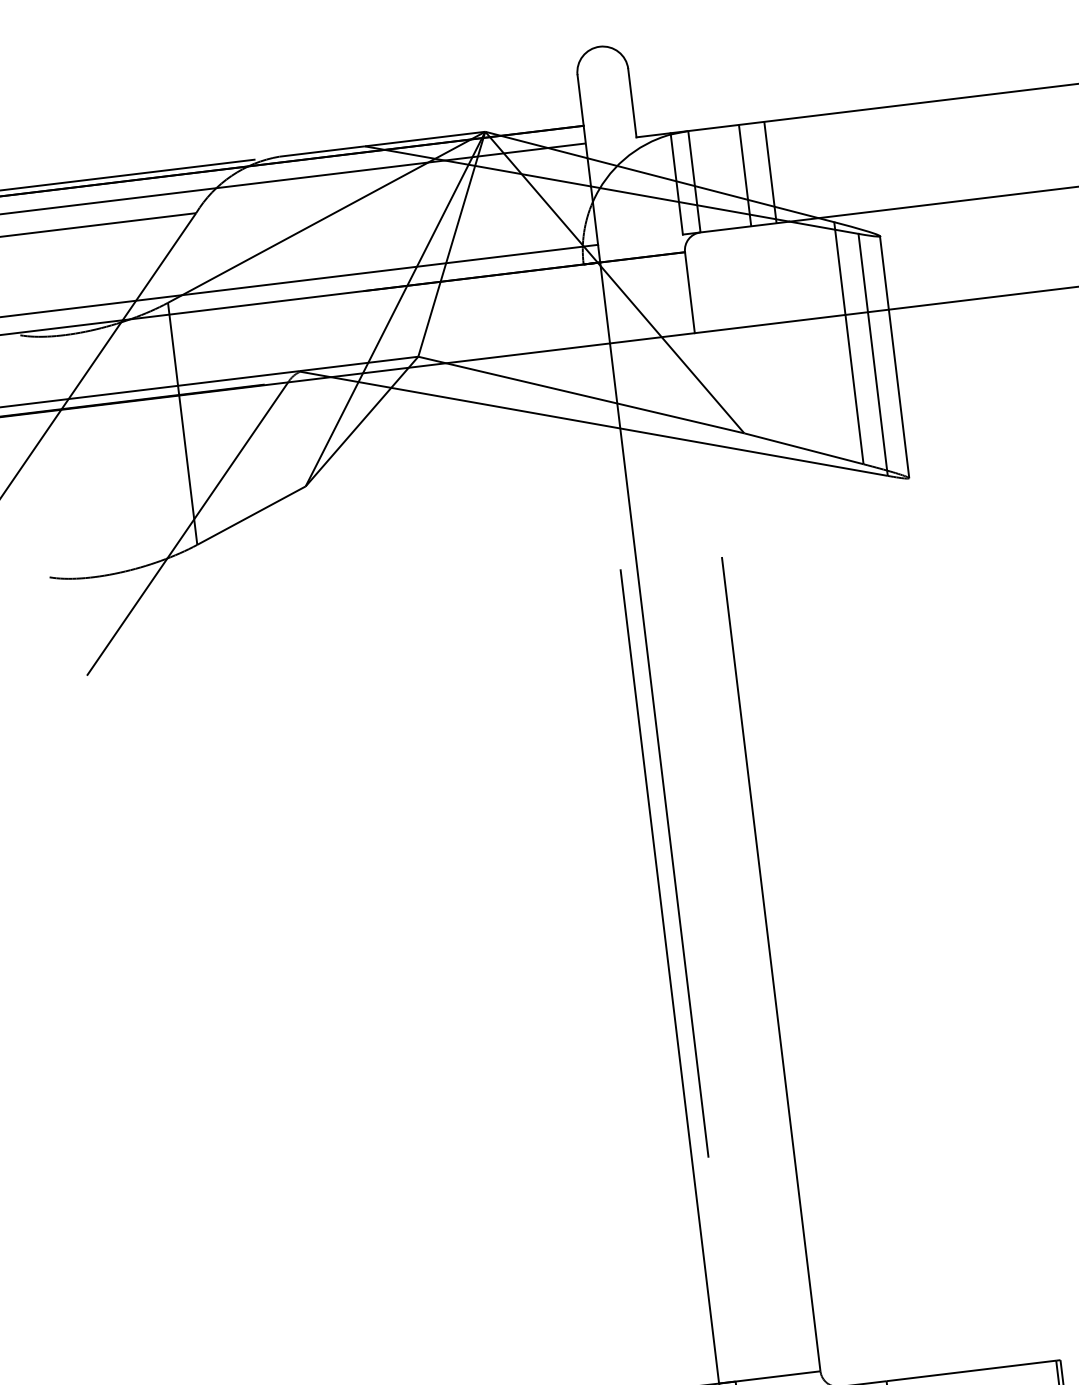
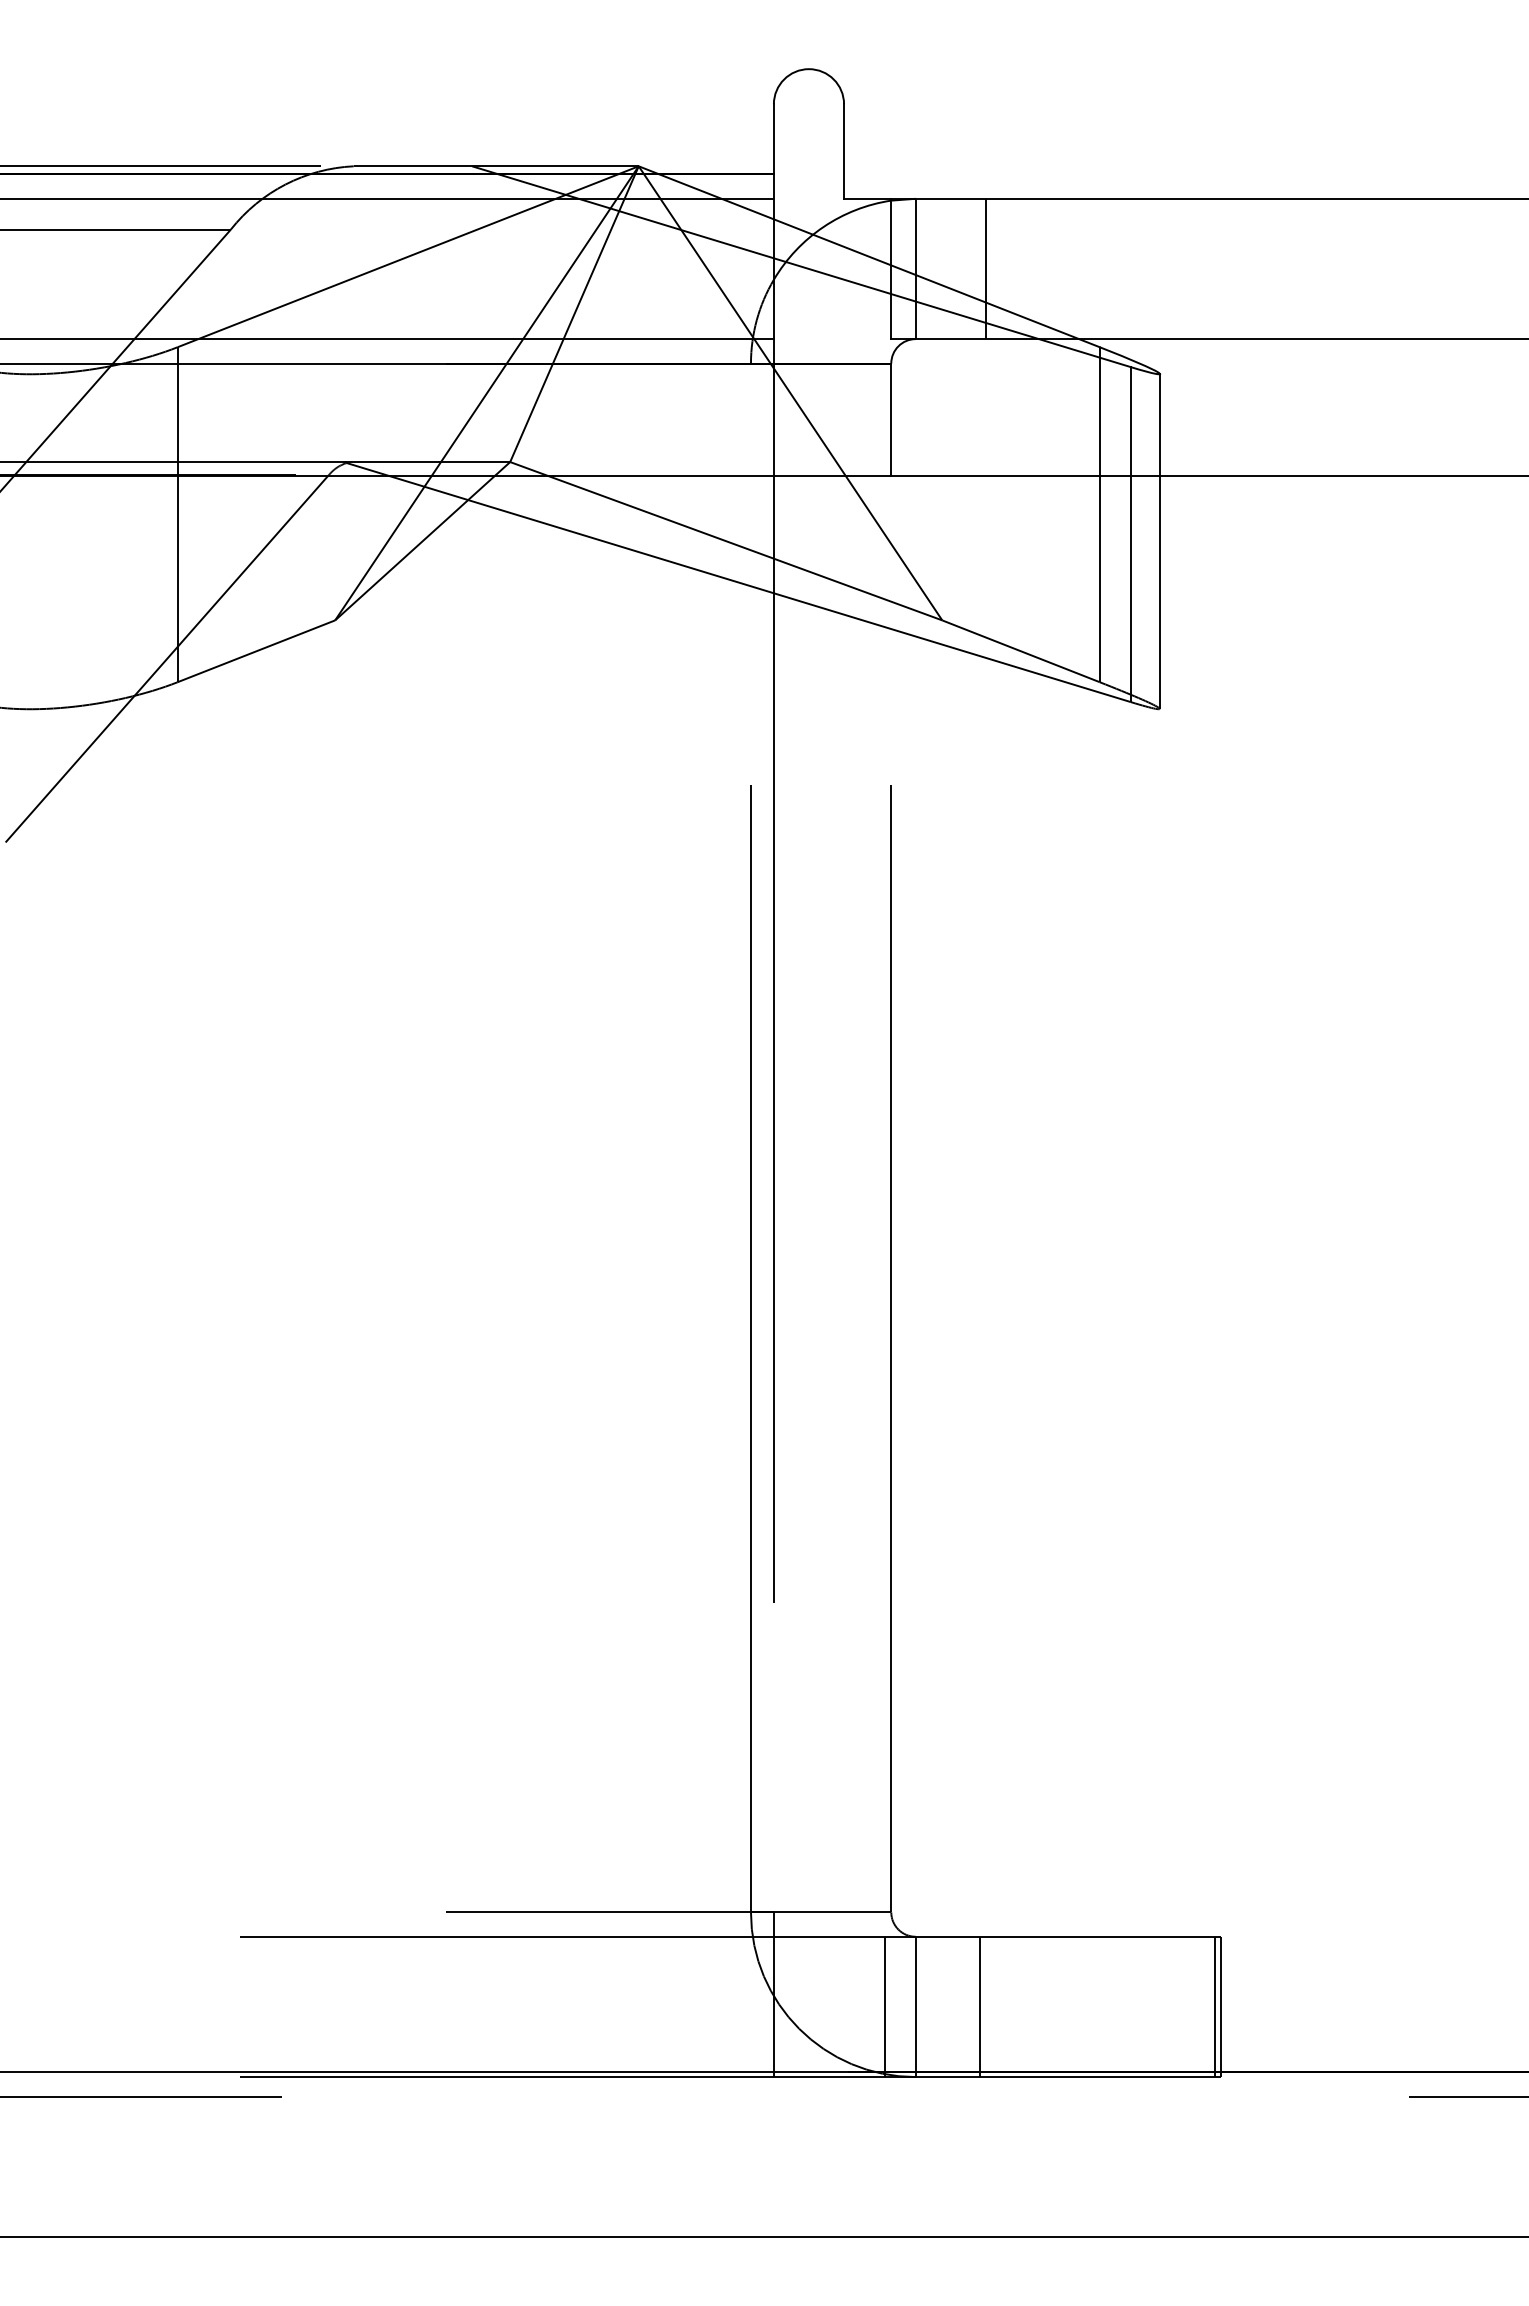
line: (770, 172) -> (1020, 268), removed

